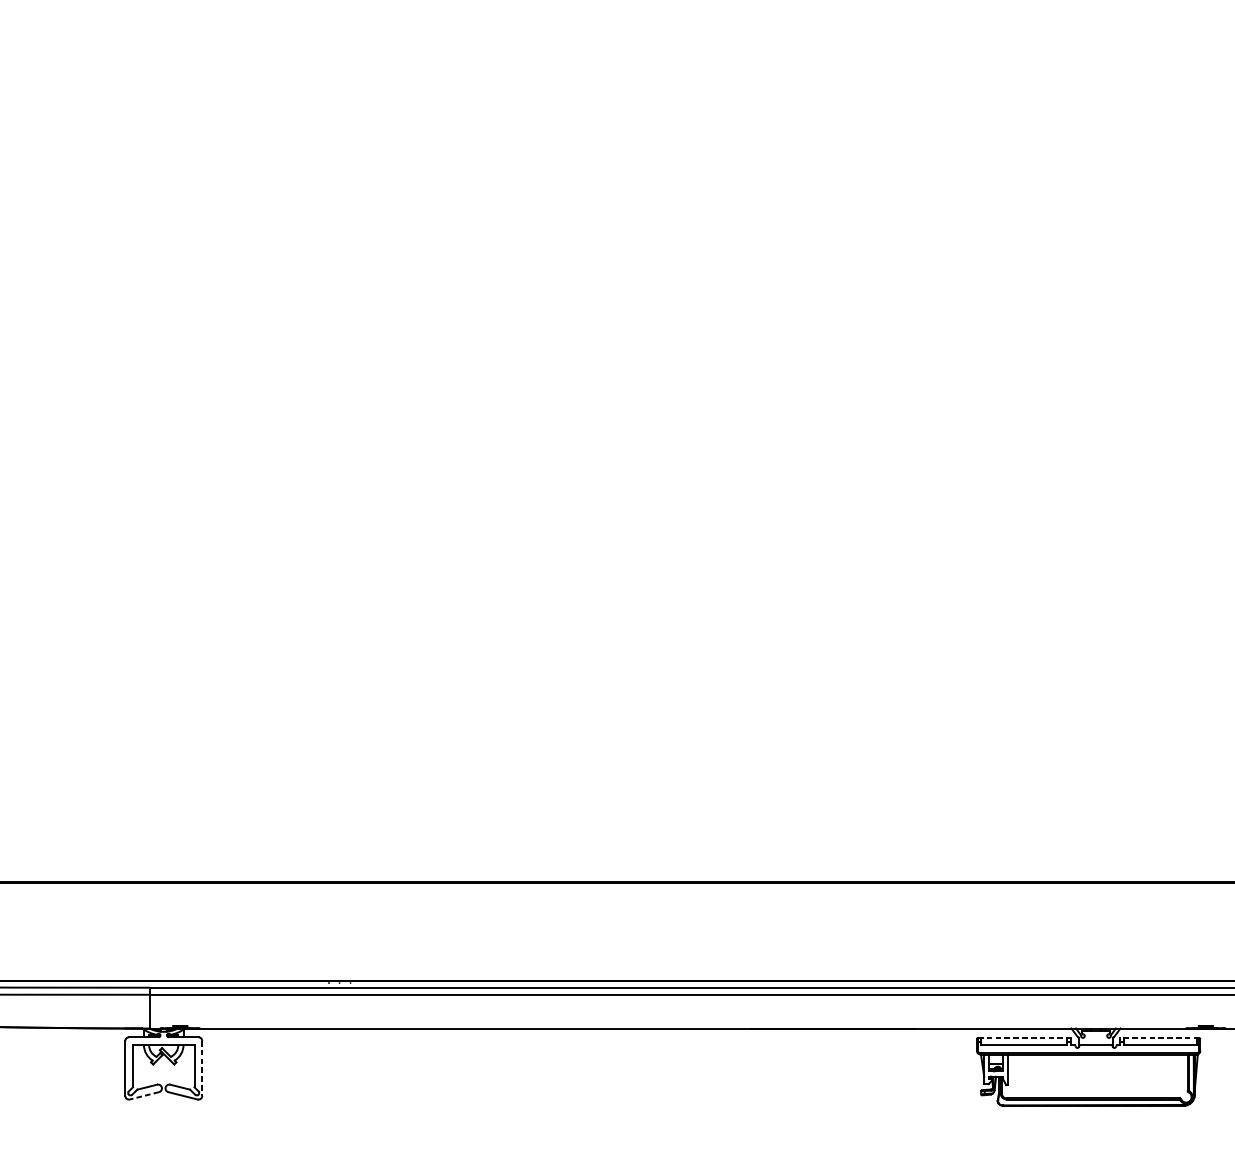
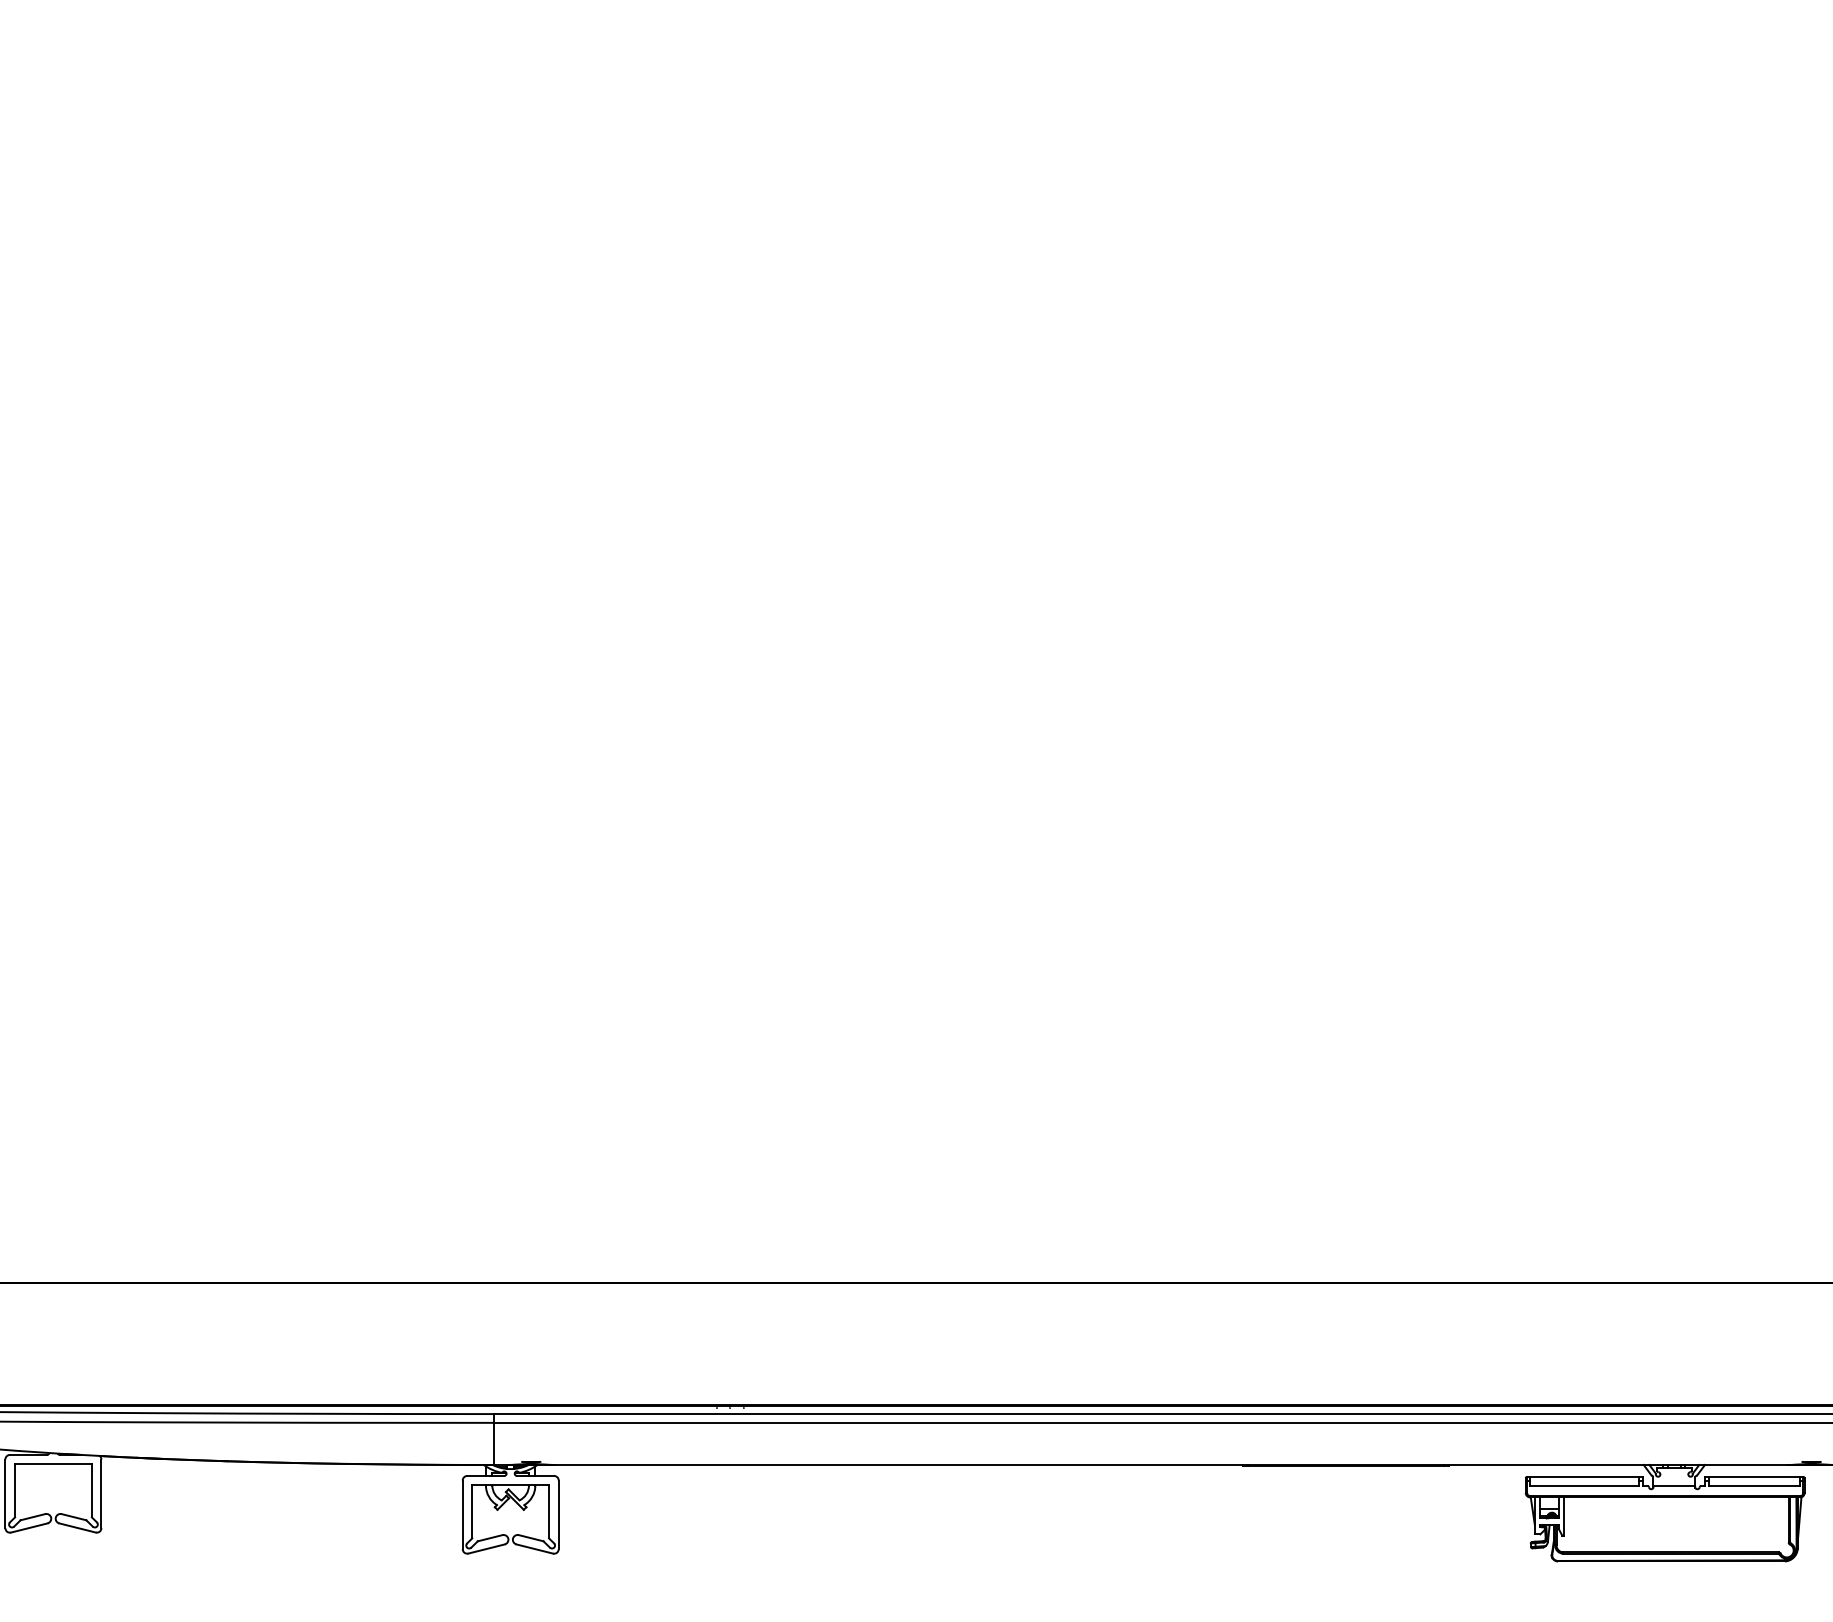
line: (1024, 1037) -> (1585, 1476), dashed -> solid
line: (1159, 1037) -> (1753, 1476), dashed -> solid
line: (202, 1068) -> (558, 1515), dashed -> solid
line: (144, 1096) -> (486, 1549), dashed -> solid

